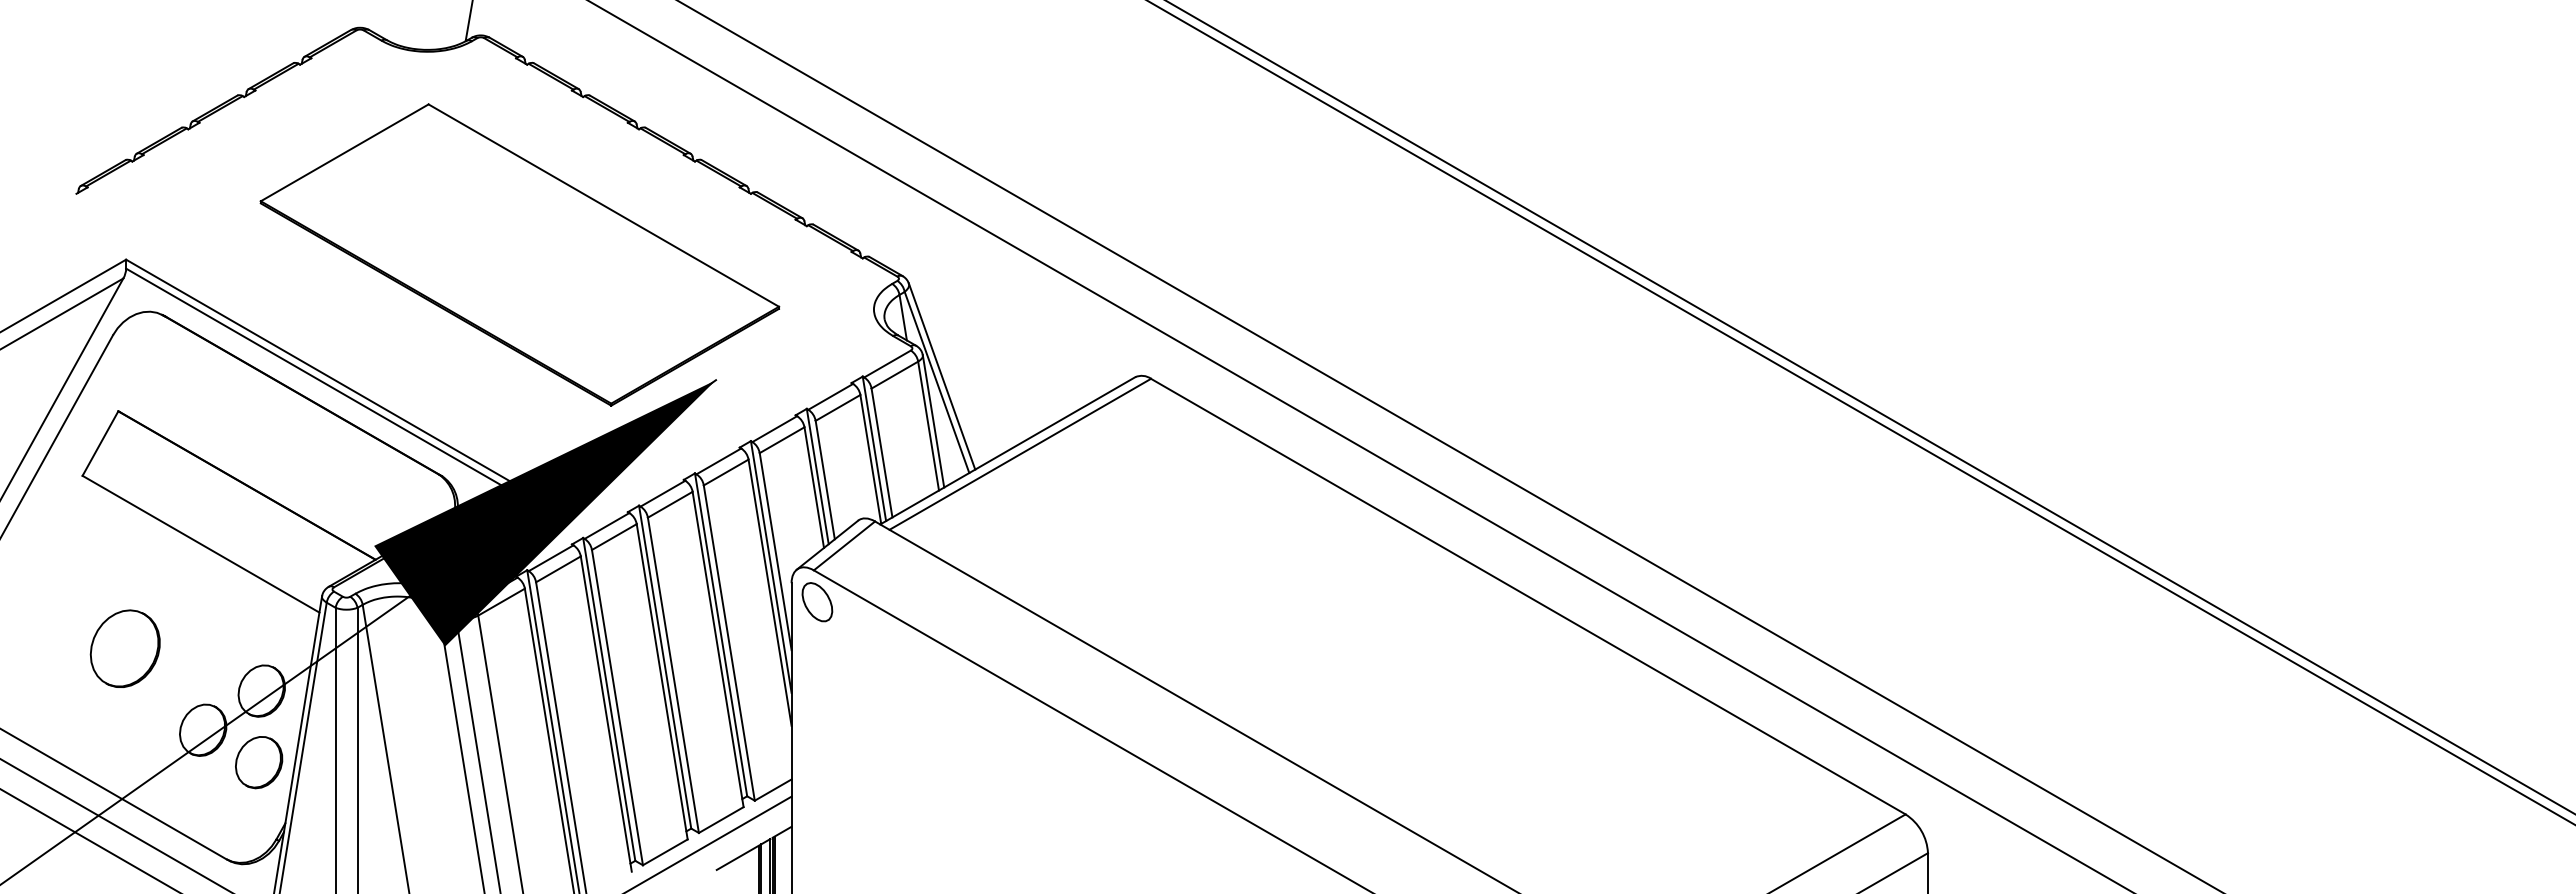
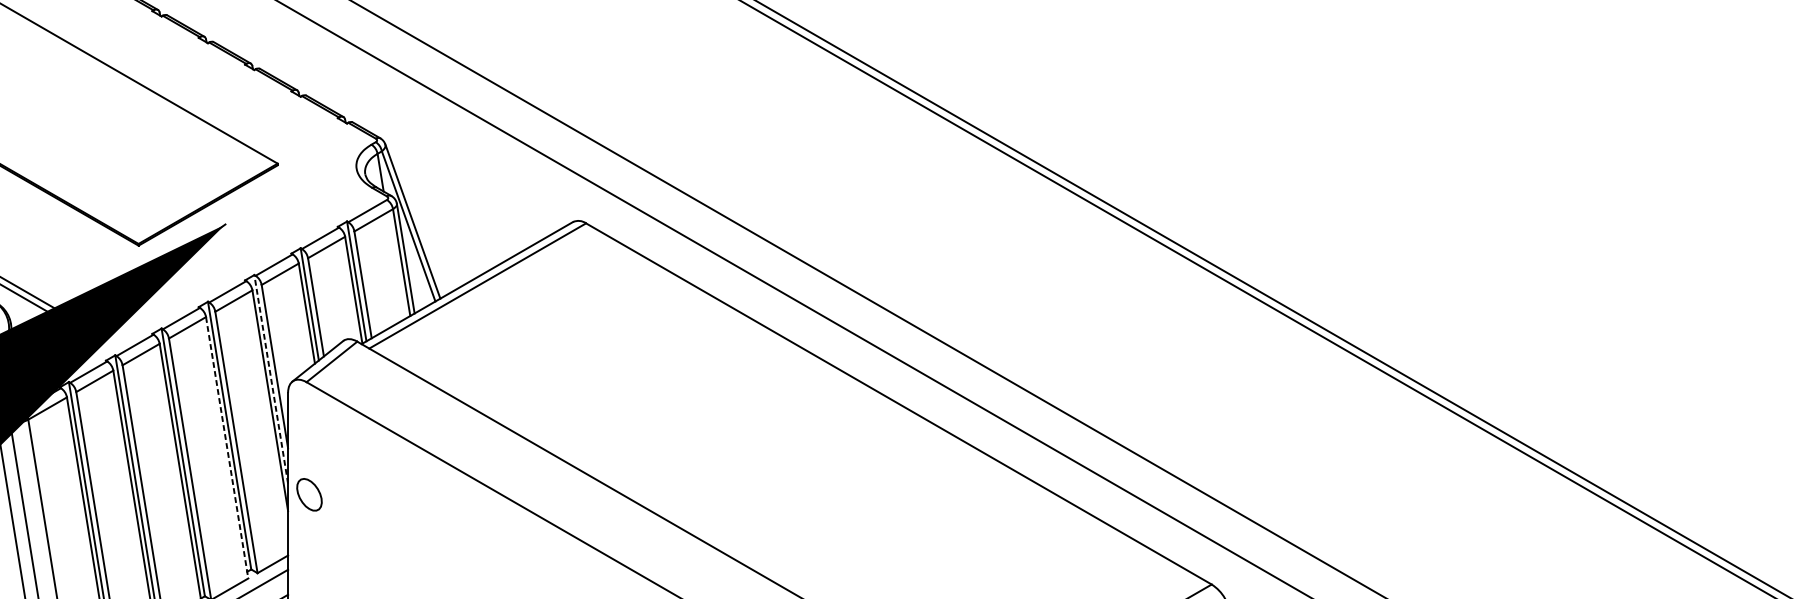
line: (771, 566) -> (271, 378), solid -> dashed
part: (817, 602) -> (309, 495), moved
line: (718, 649) -> (227, 447), solid -> dashed

